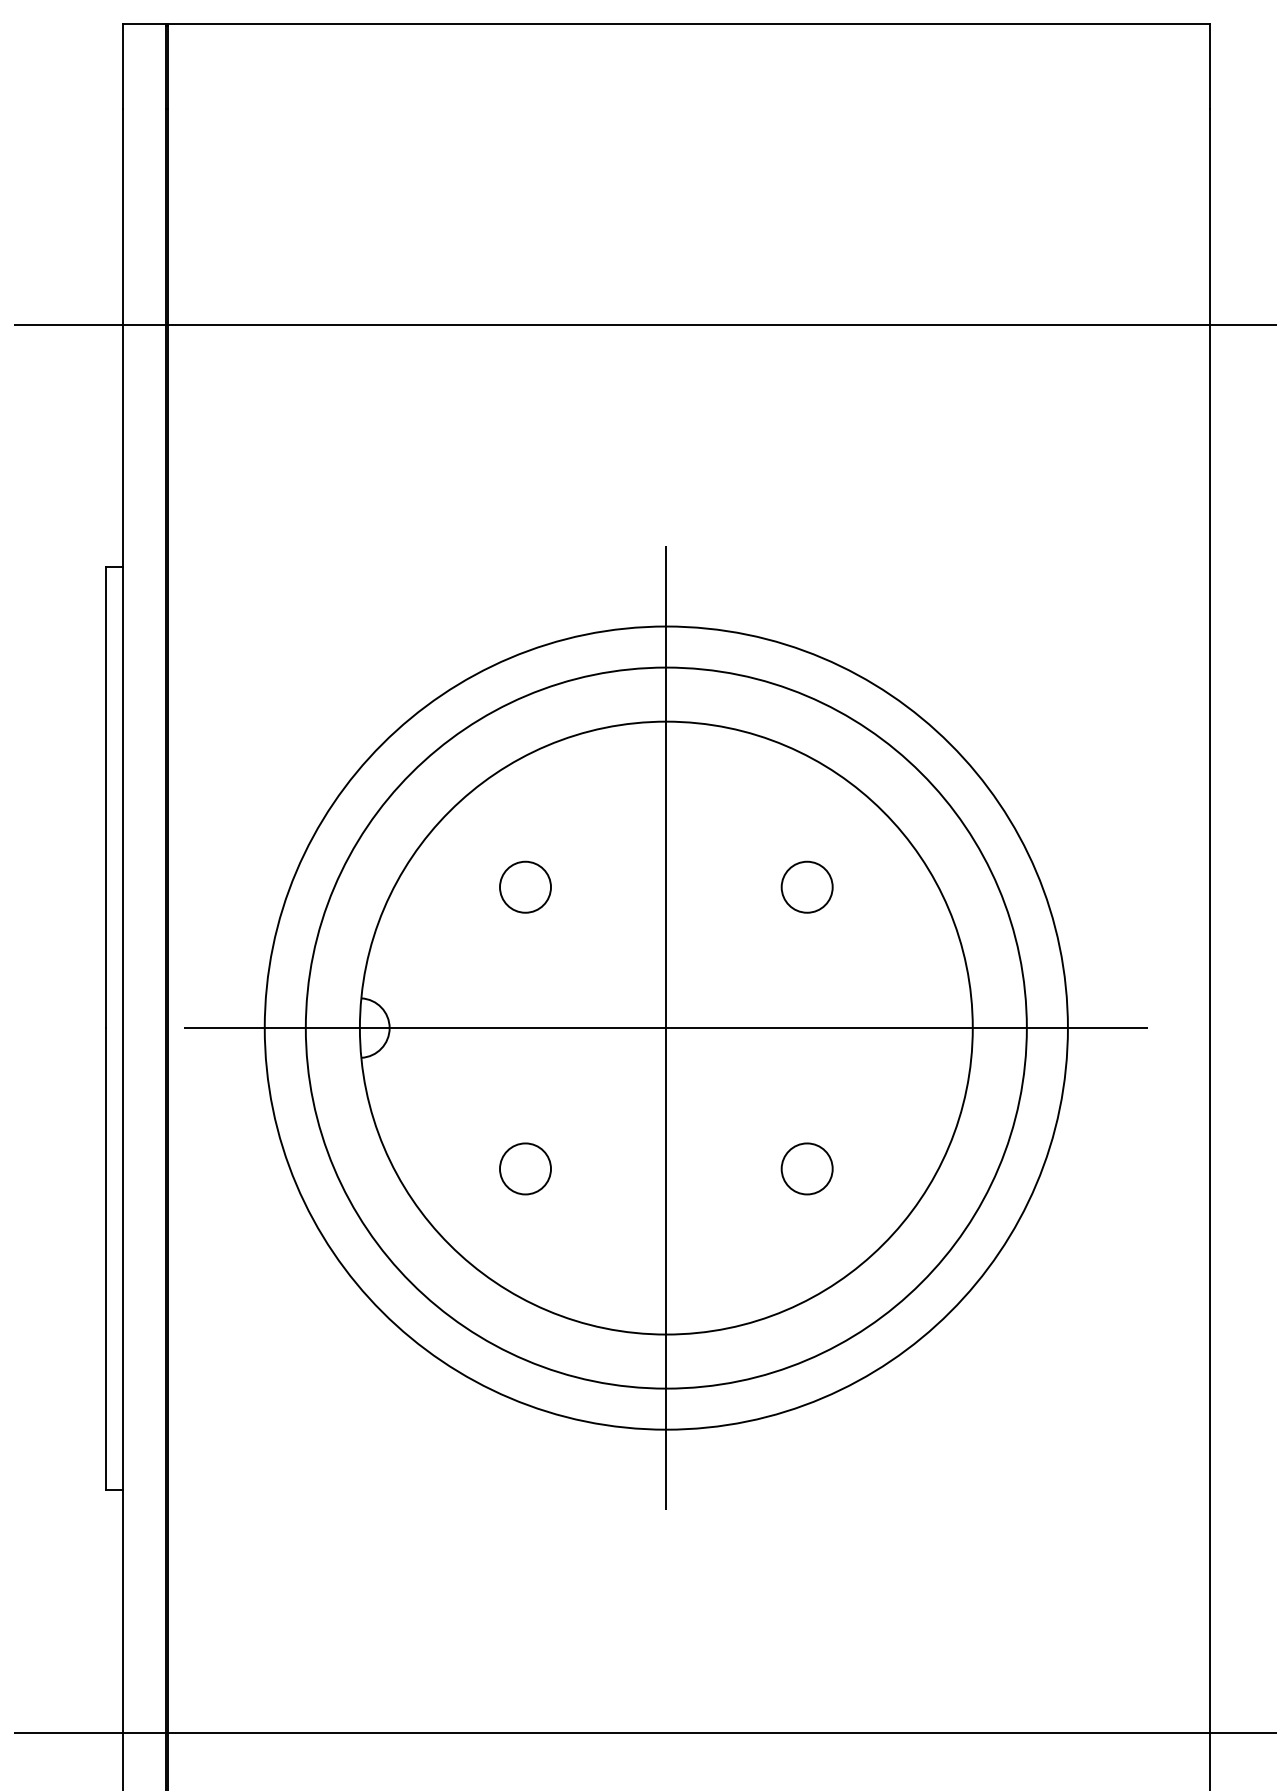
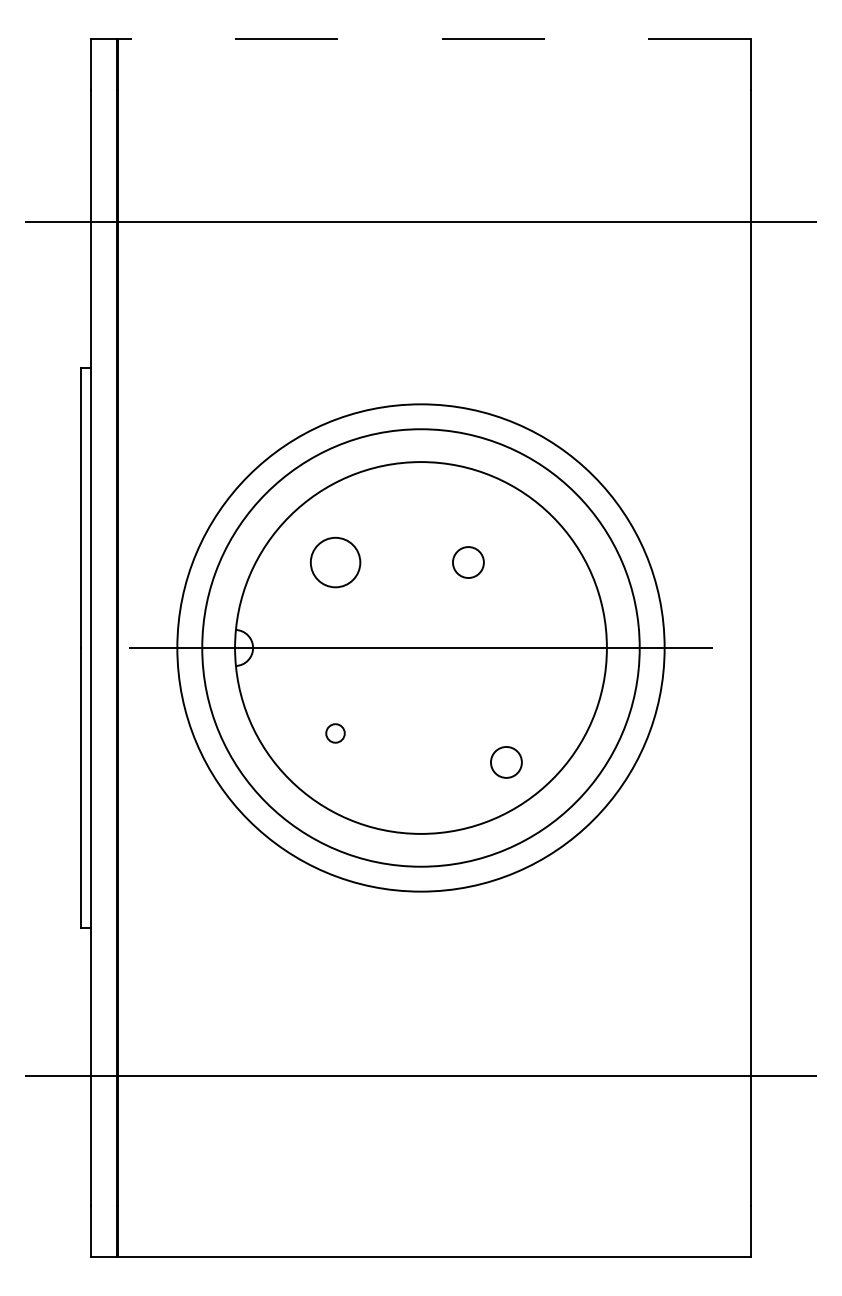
line: (688, 23) -> (434, 38), solid -> dashed
circle: (525, 887) -> (335, 562), size x1.6
circle: (807, 887) -> (468, 562), moved
line: (667, 1027) -> (421, 647), removed
circle: (525, 1169) -> (335, 733), size x0.6
circle: (807, 1169) -> (506, 762), moved

